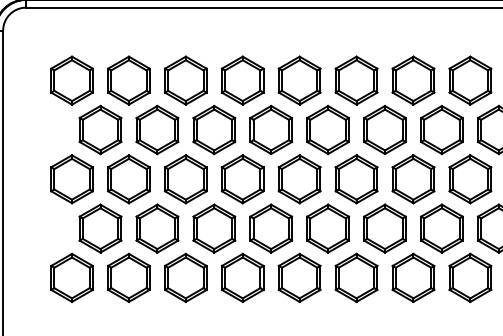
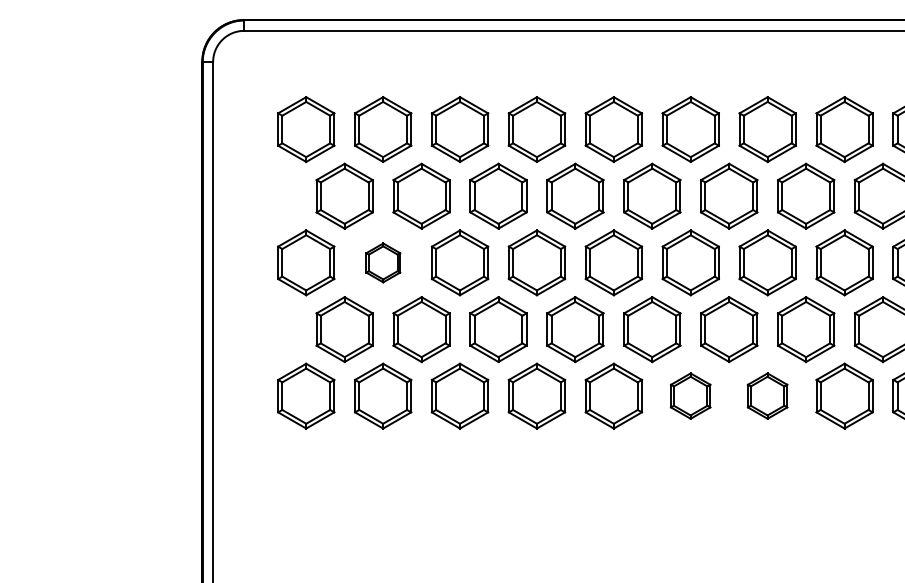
part: (129, 179) -> (383, 262), size x0.6
part: (356, 277) -> (690, 395), size x0.7
part: (413, 277) -> (767, 395), size x0.7

